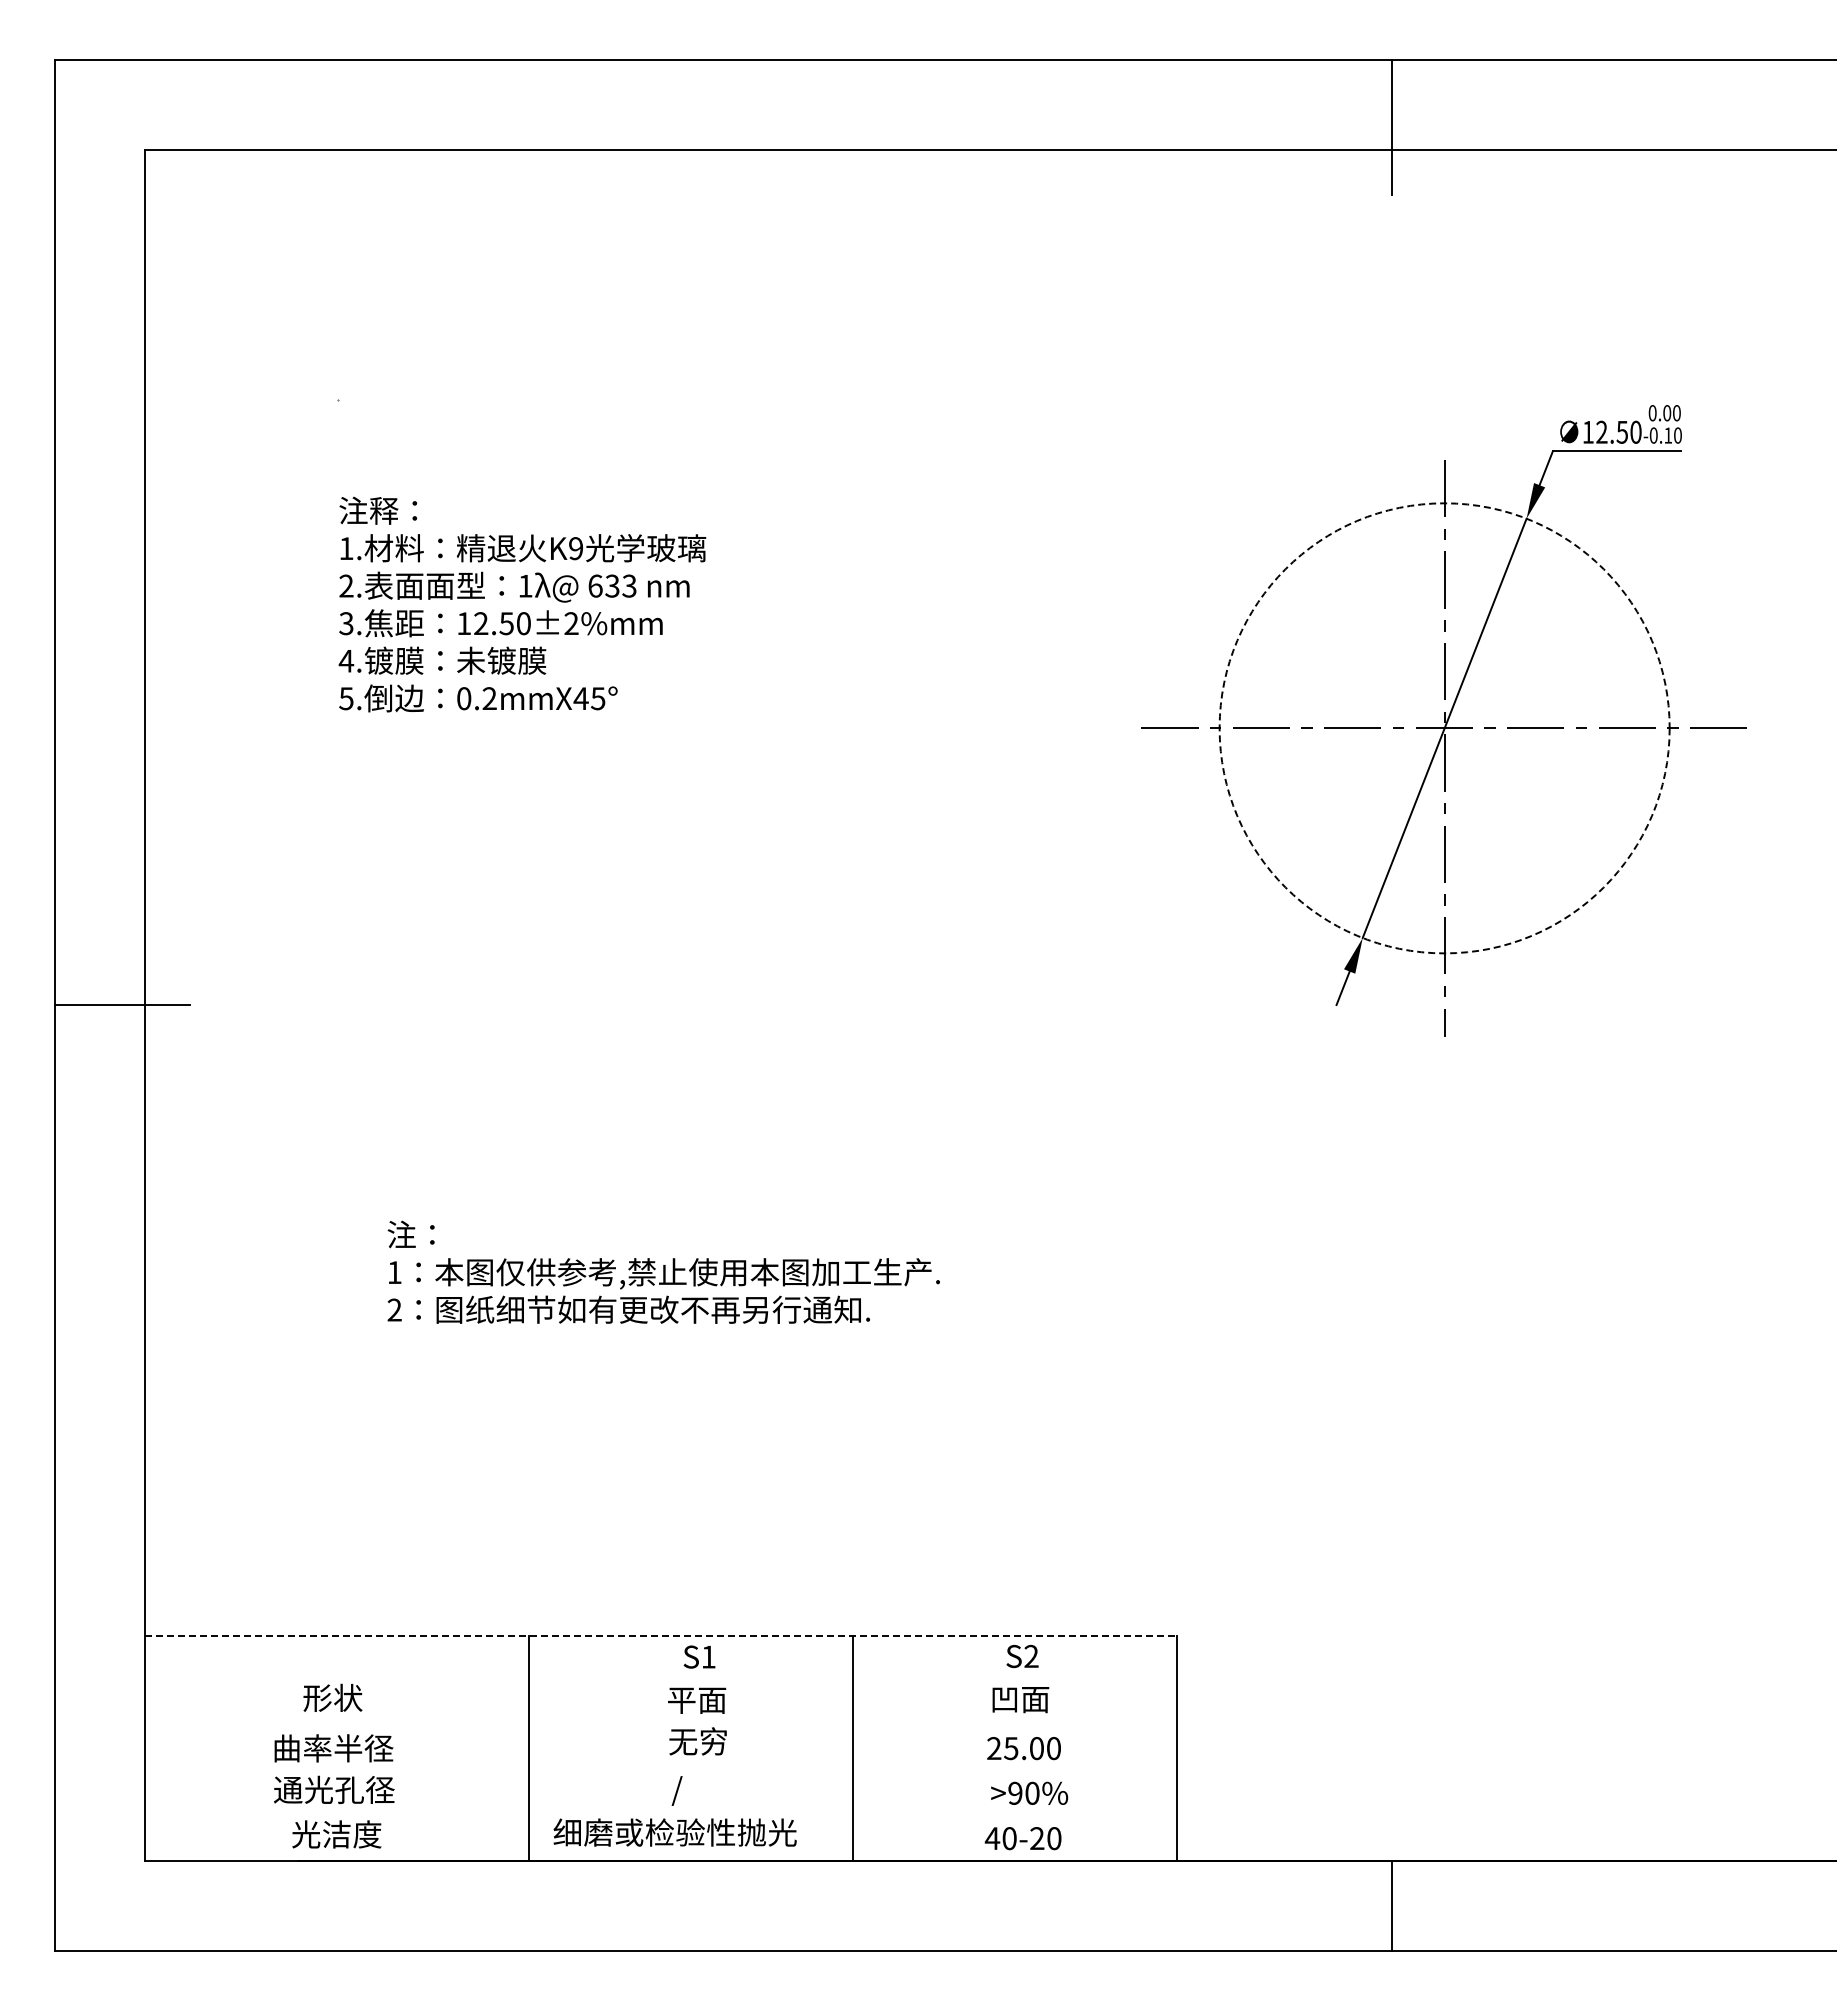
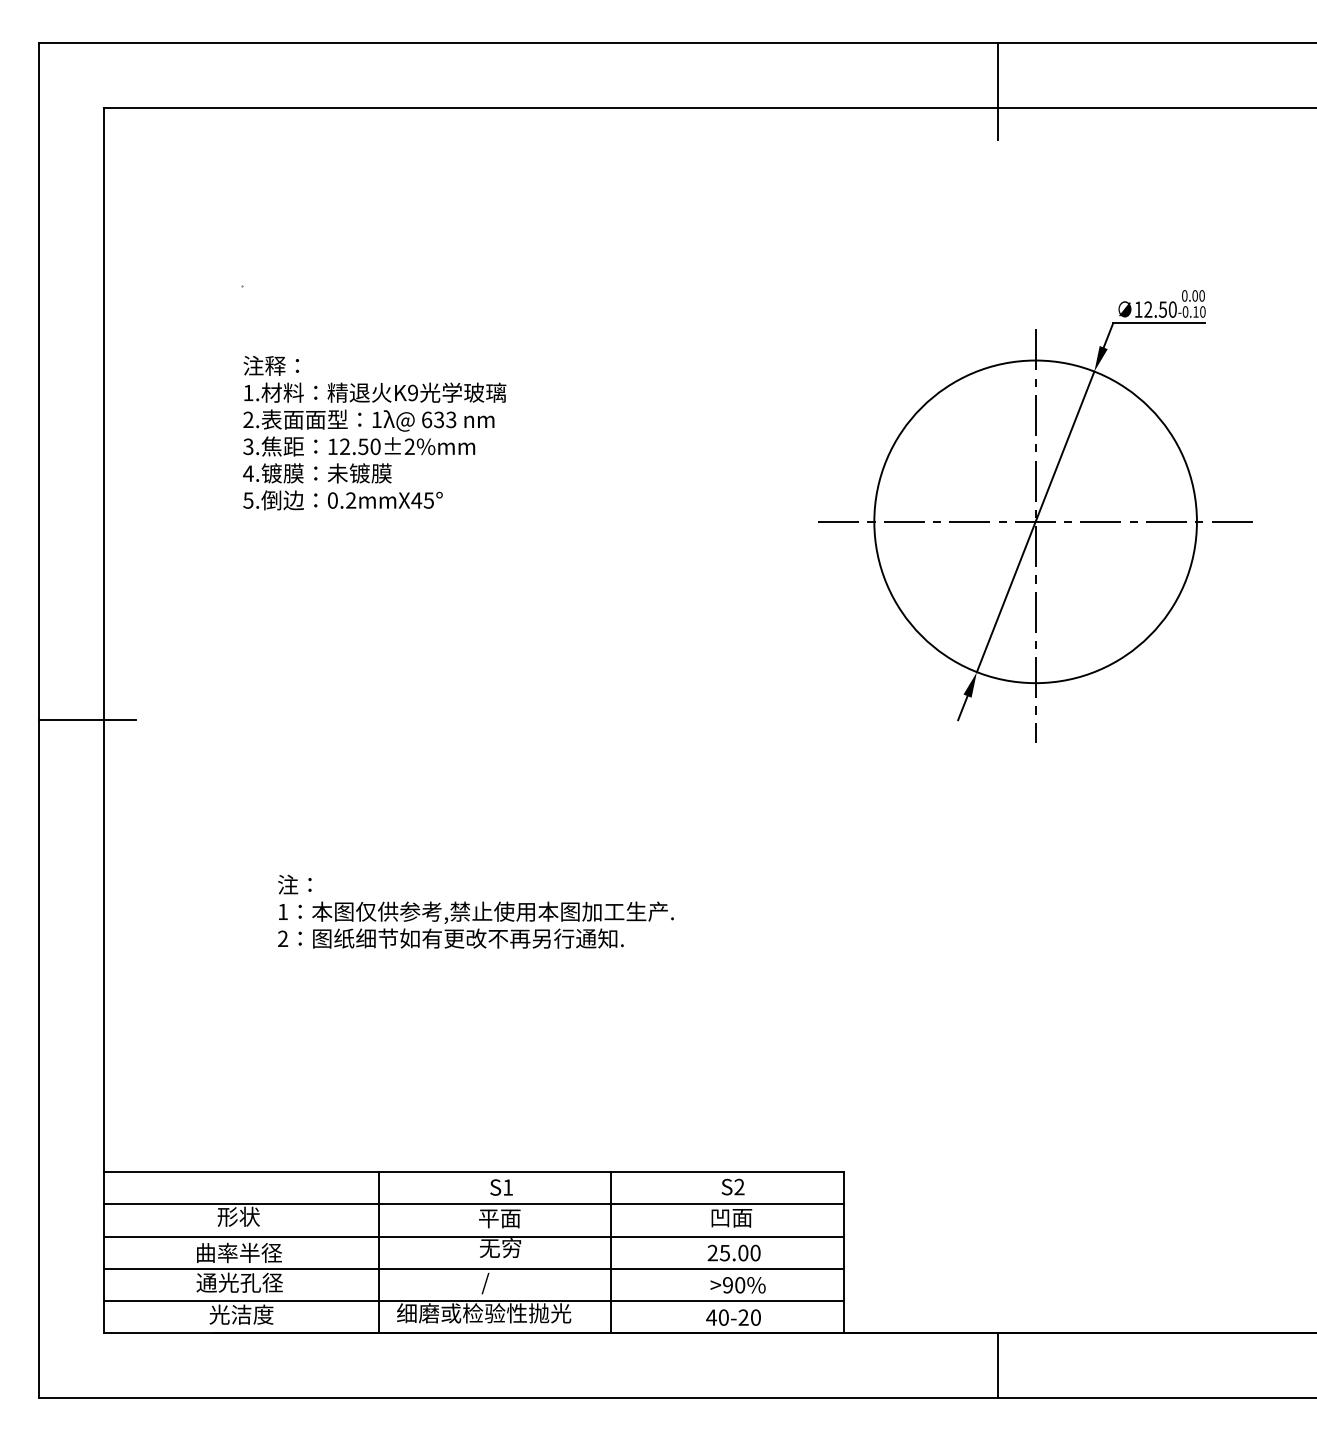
circle: (1444, 728) -> (1035, 521), dashed -> solid
line: (661, 1635) -> (474, 1172), dashed -> solid
line: (660, 1680) -> (473, 1204), added
line: (660, 1725) -> (473, 1236), added
line: (660, 1770) -> (473, 1268), added
line: (660, 1815) -> (473, 1301), added

